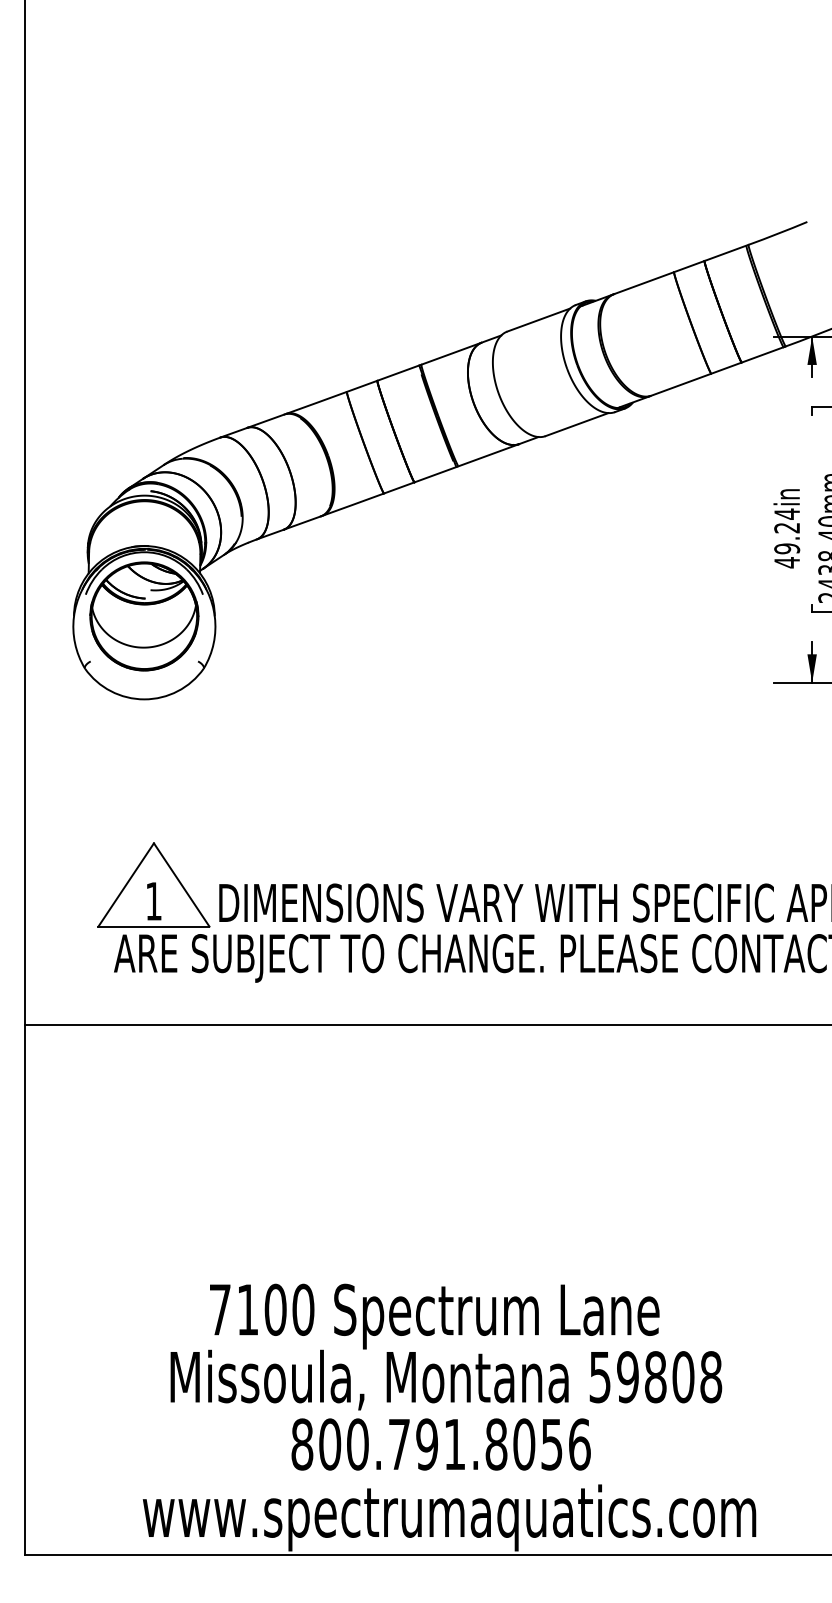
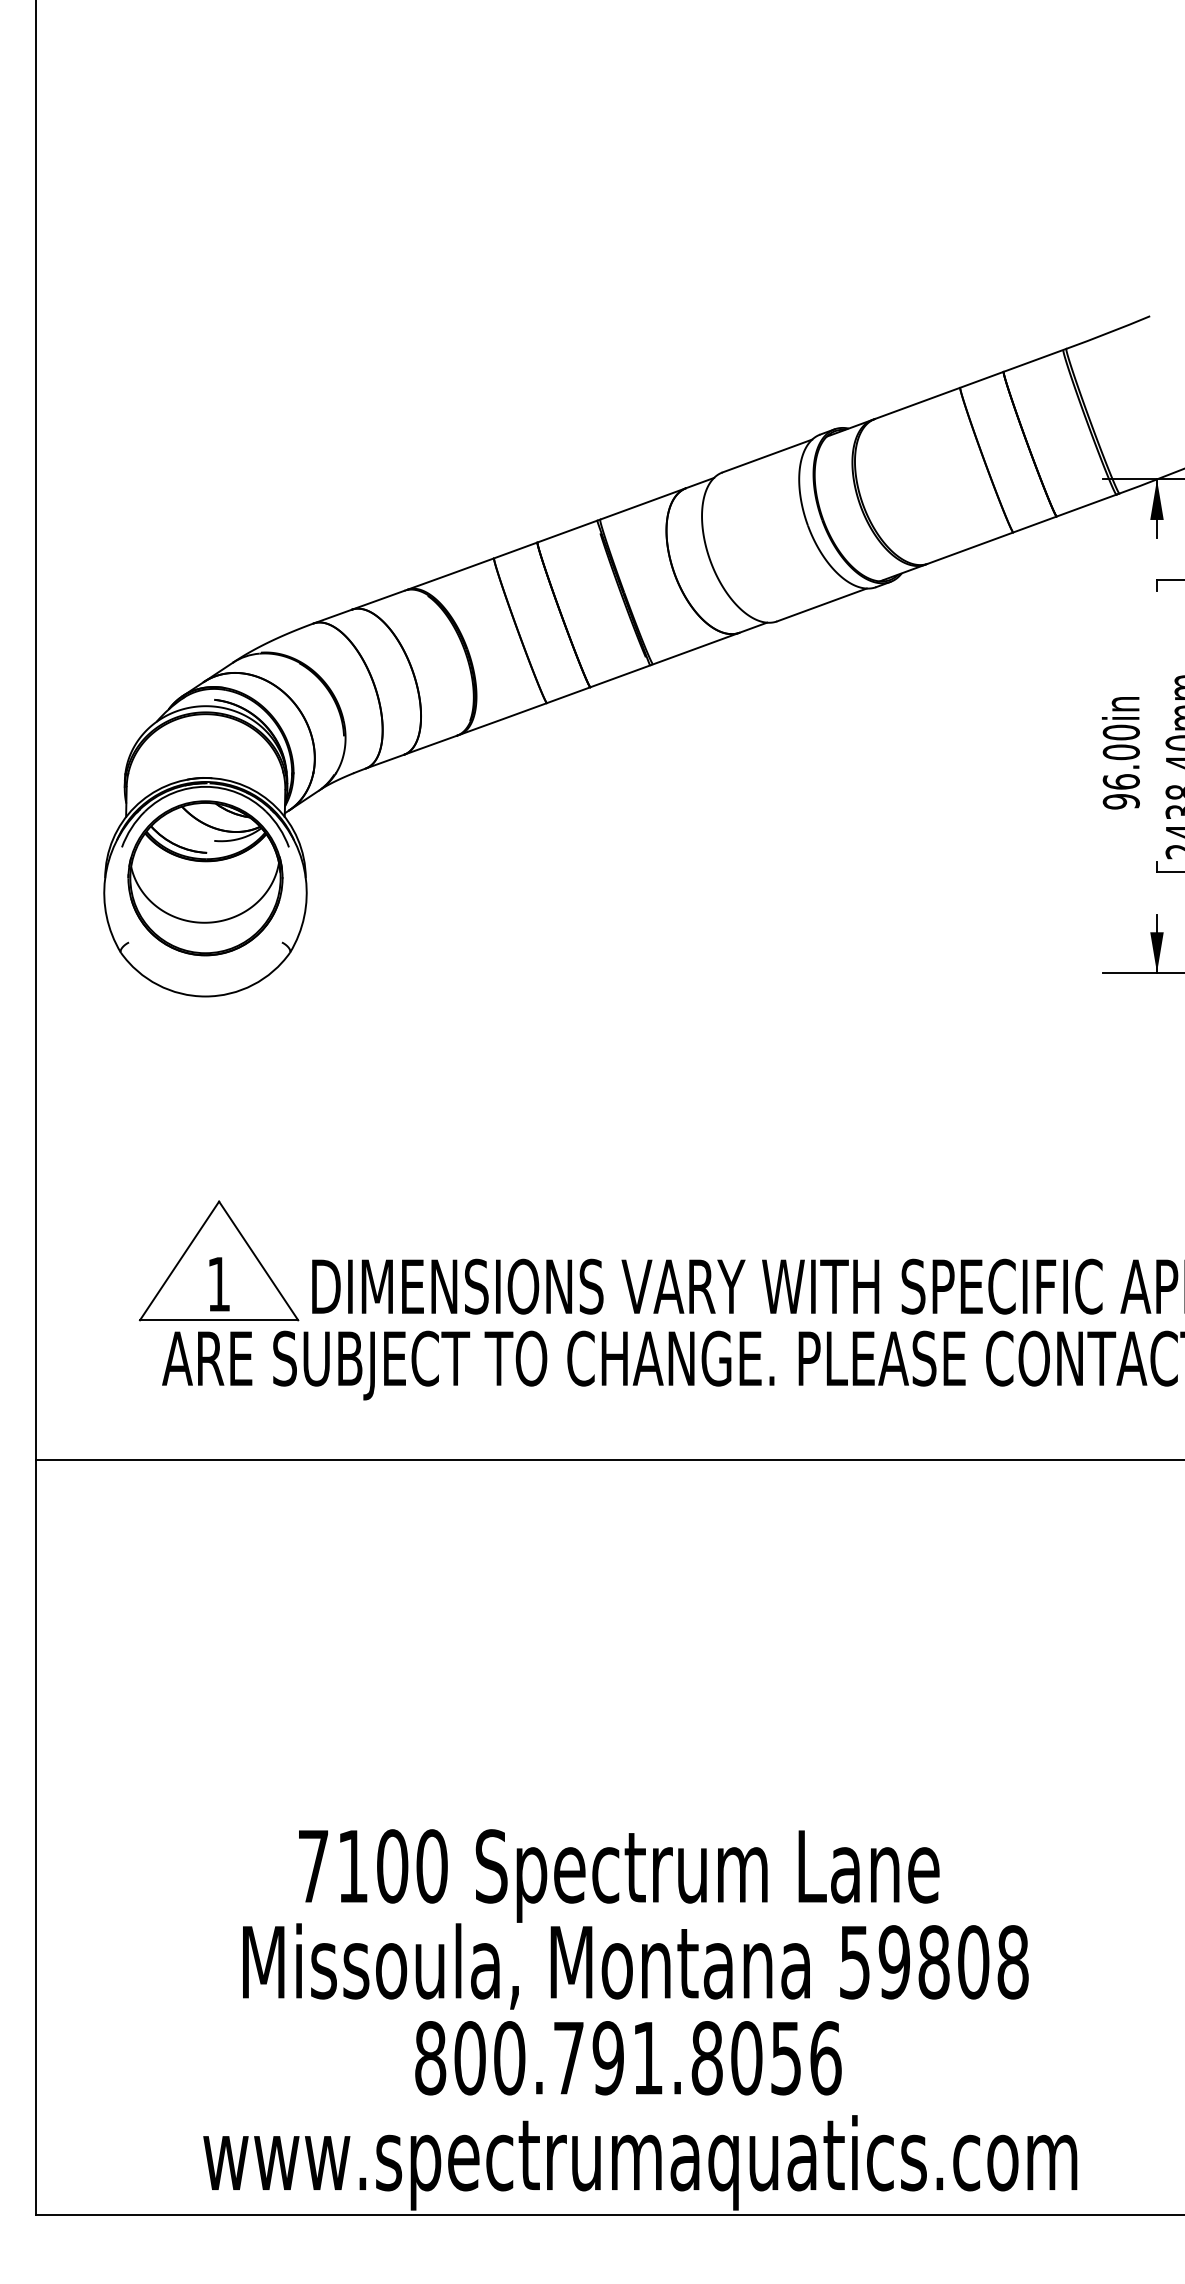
text: (786, 538) -> (1120, 767), 49.24in -> 96.00in

